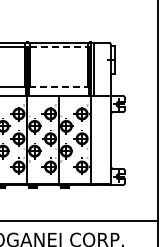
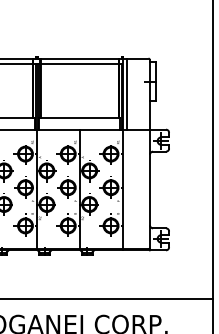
line: (59, 47) -> (80, 64), dashed -> solid
line: (59, 87) -> (80, 118), dashed -> solid

